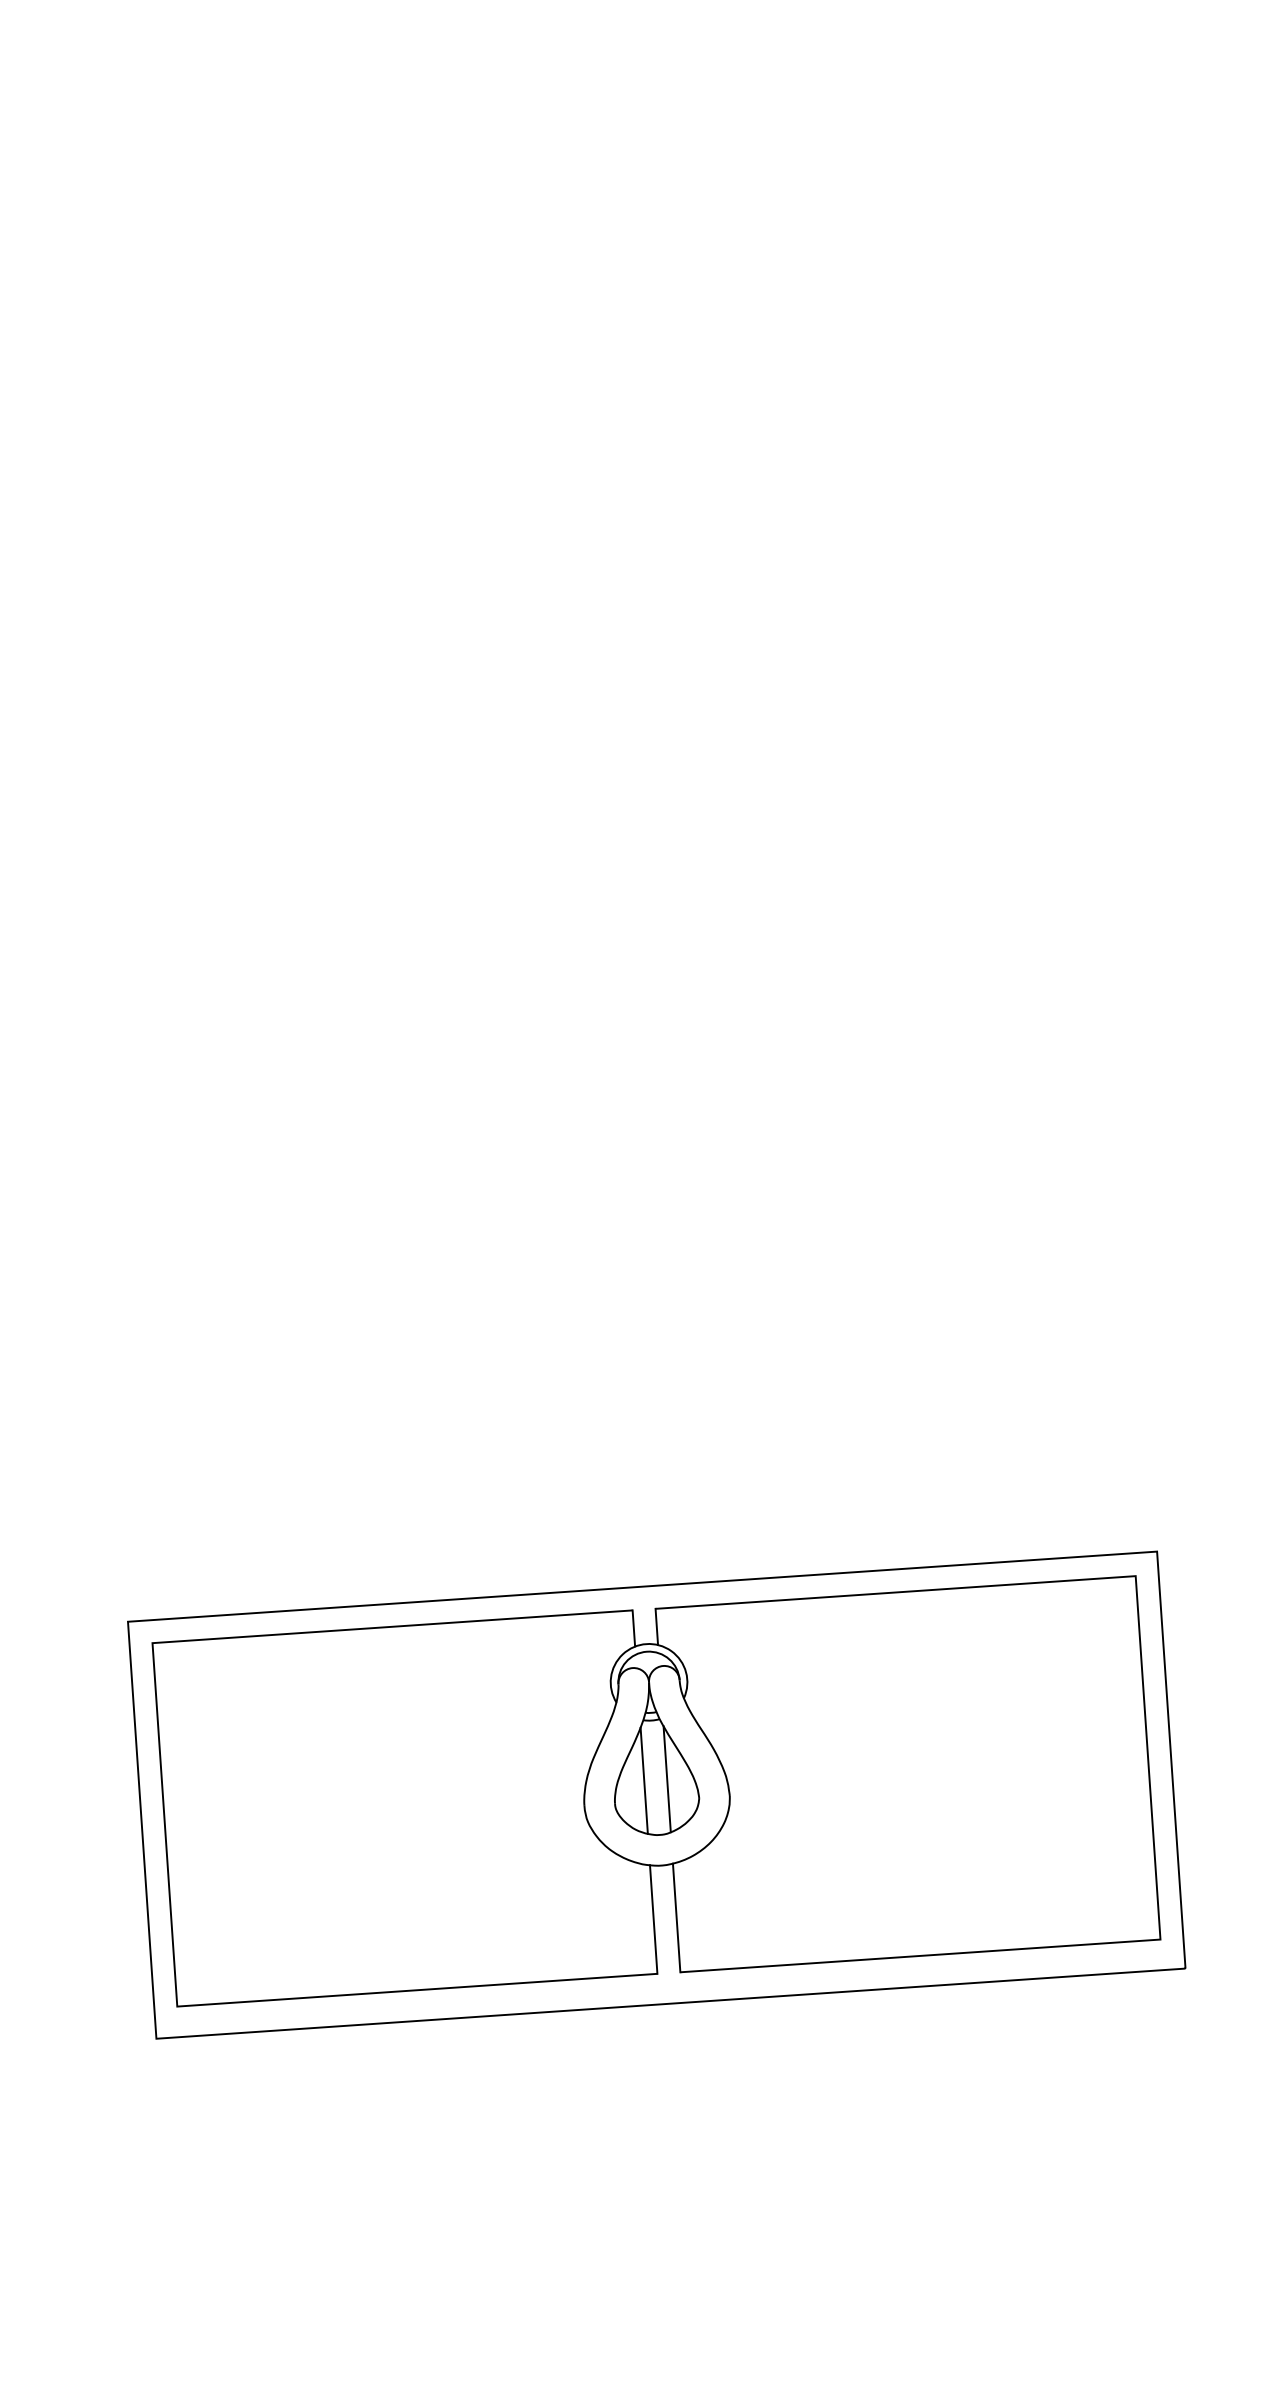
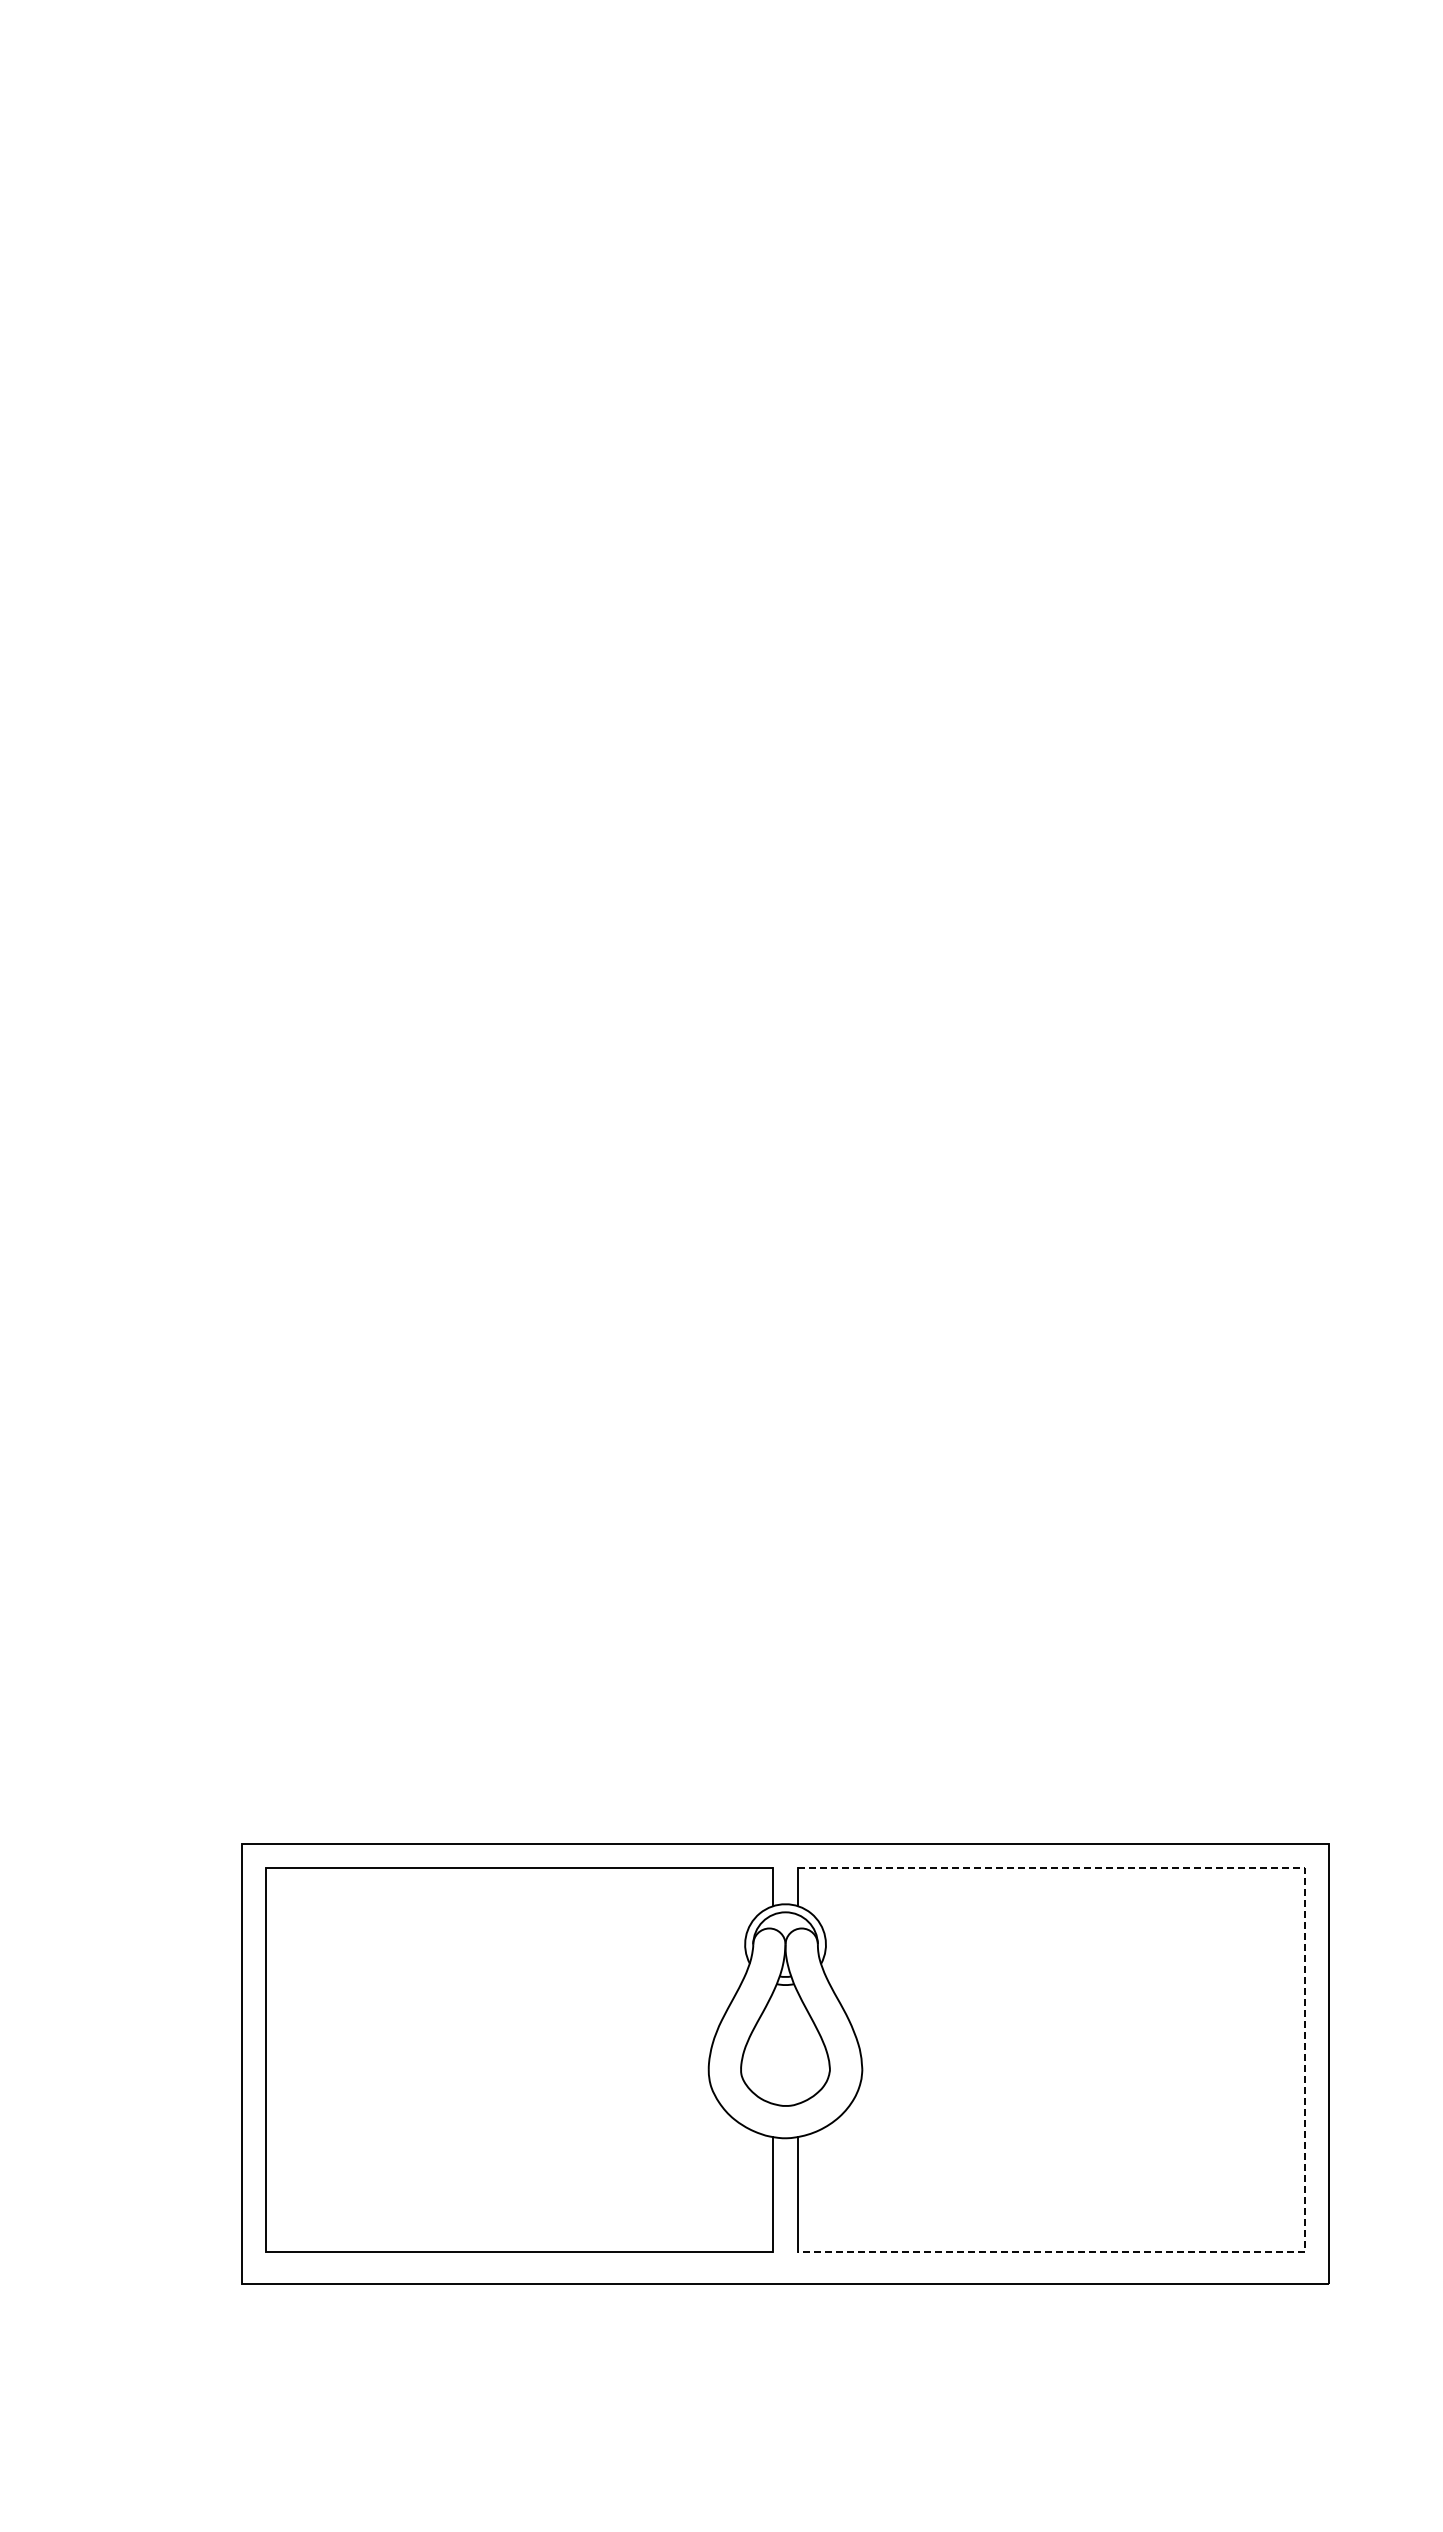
line: (1147, 1757) -> (1304, 2059), solid -> dashed
line: (666, 1778) -> (797, 2047), removed
line: (644, 1780) -> (773, 2047), removed

